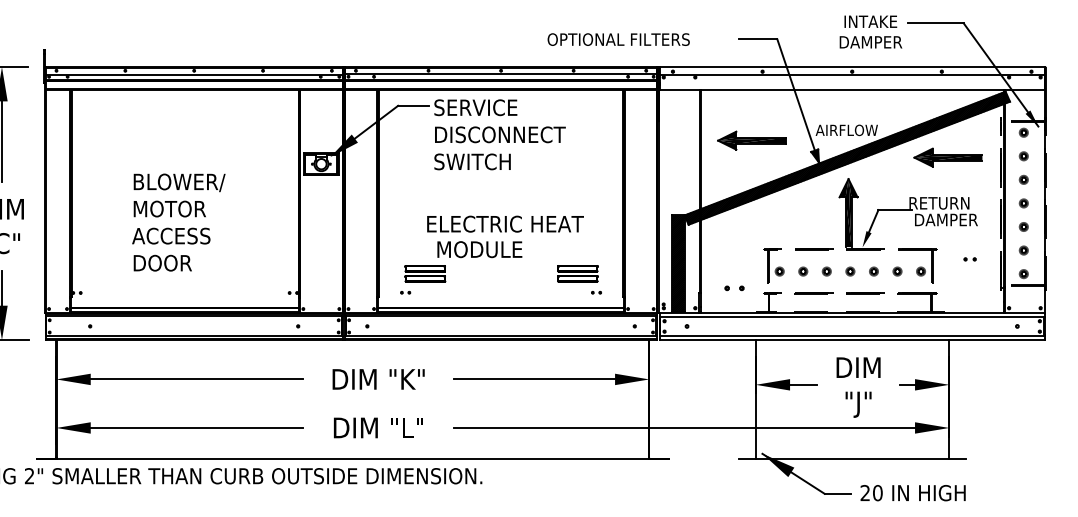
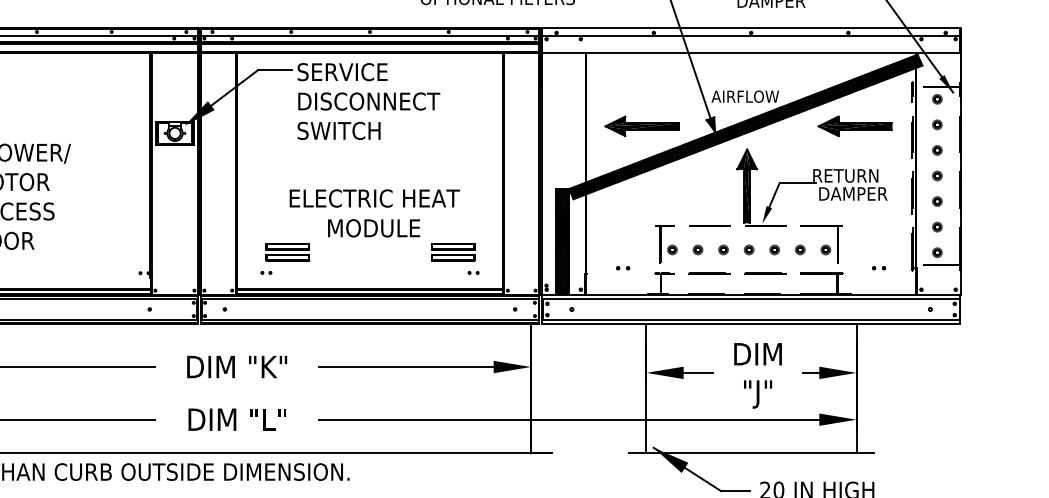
part: (751, 140) -> (641, 126), moved
text: (479, 249) -> (373, 228), moved
part: (969, 259) -> (878, 268), moved
part: (733, 288) -> (622, 268), size x0.62

